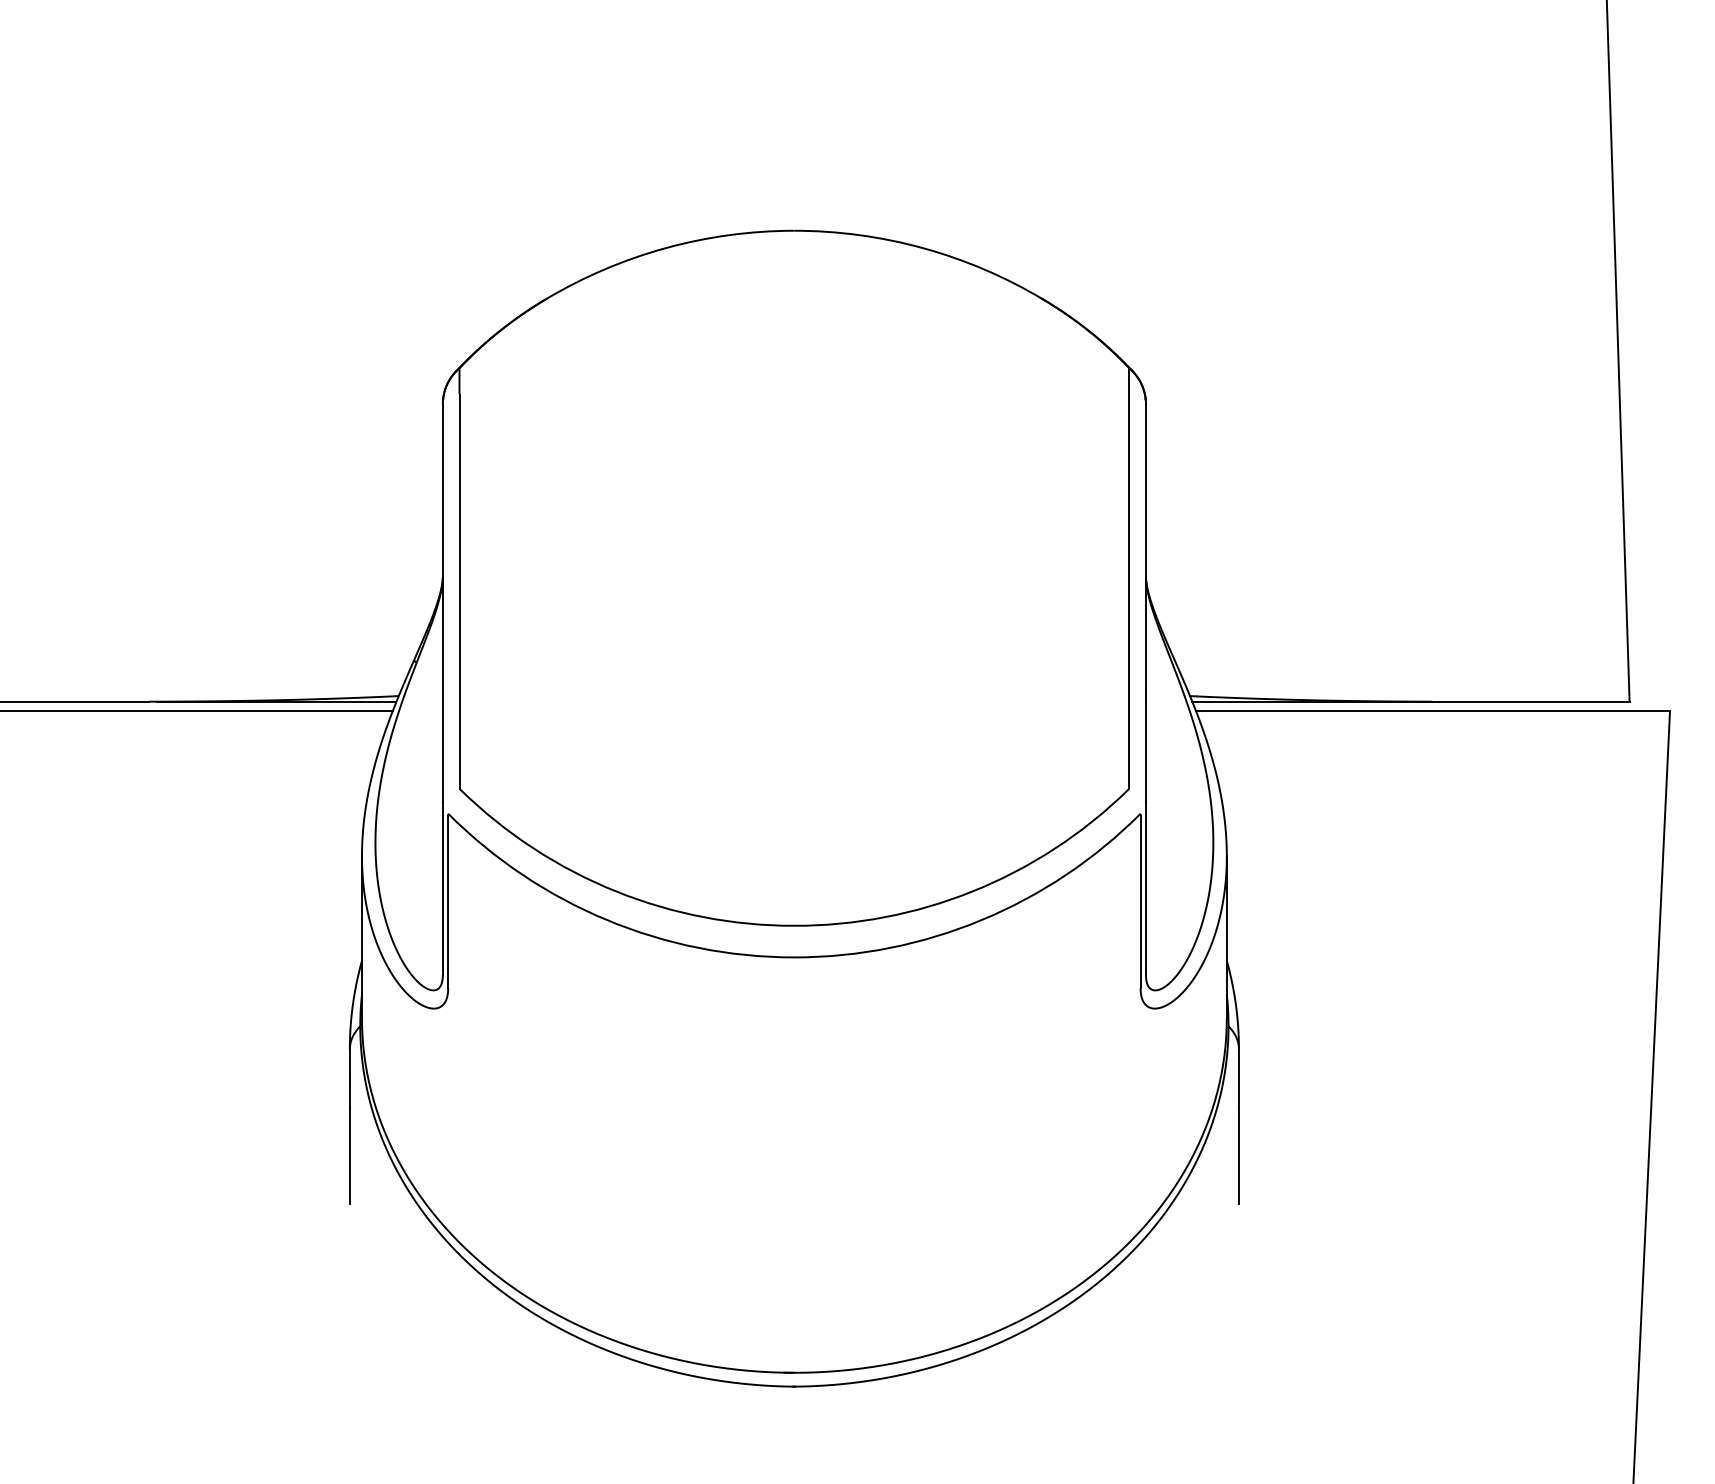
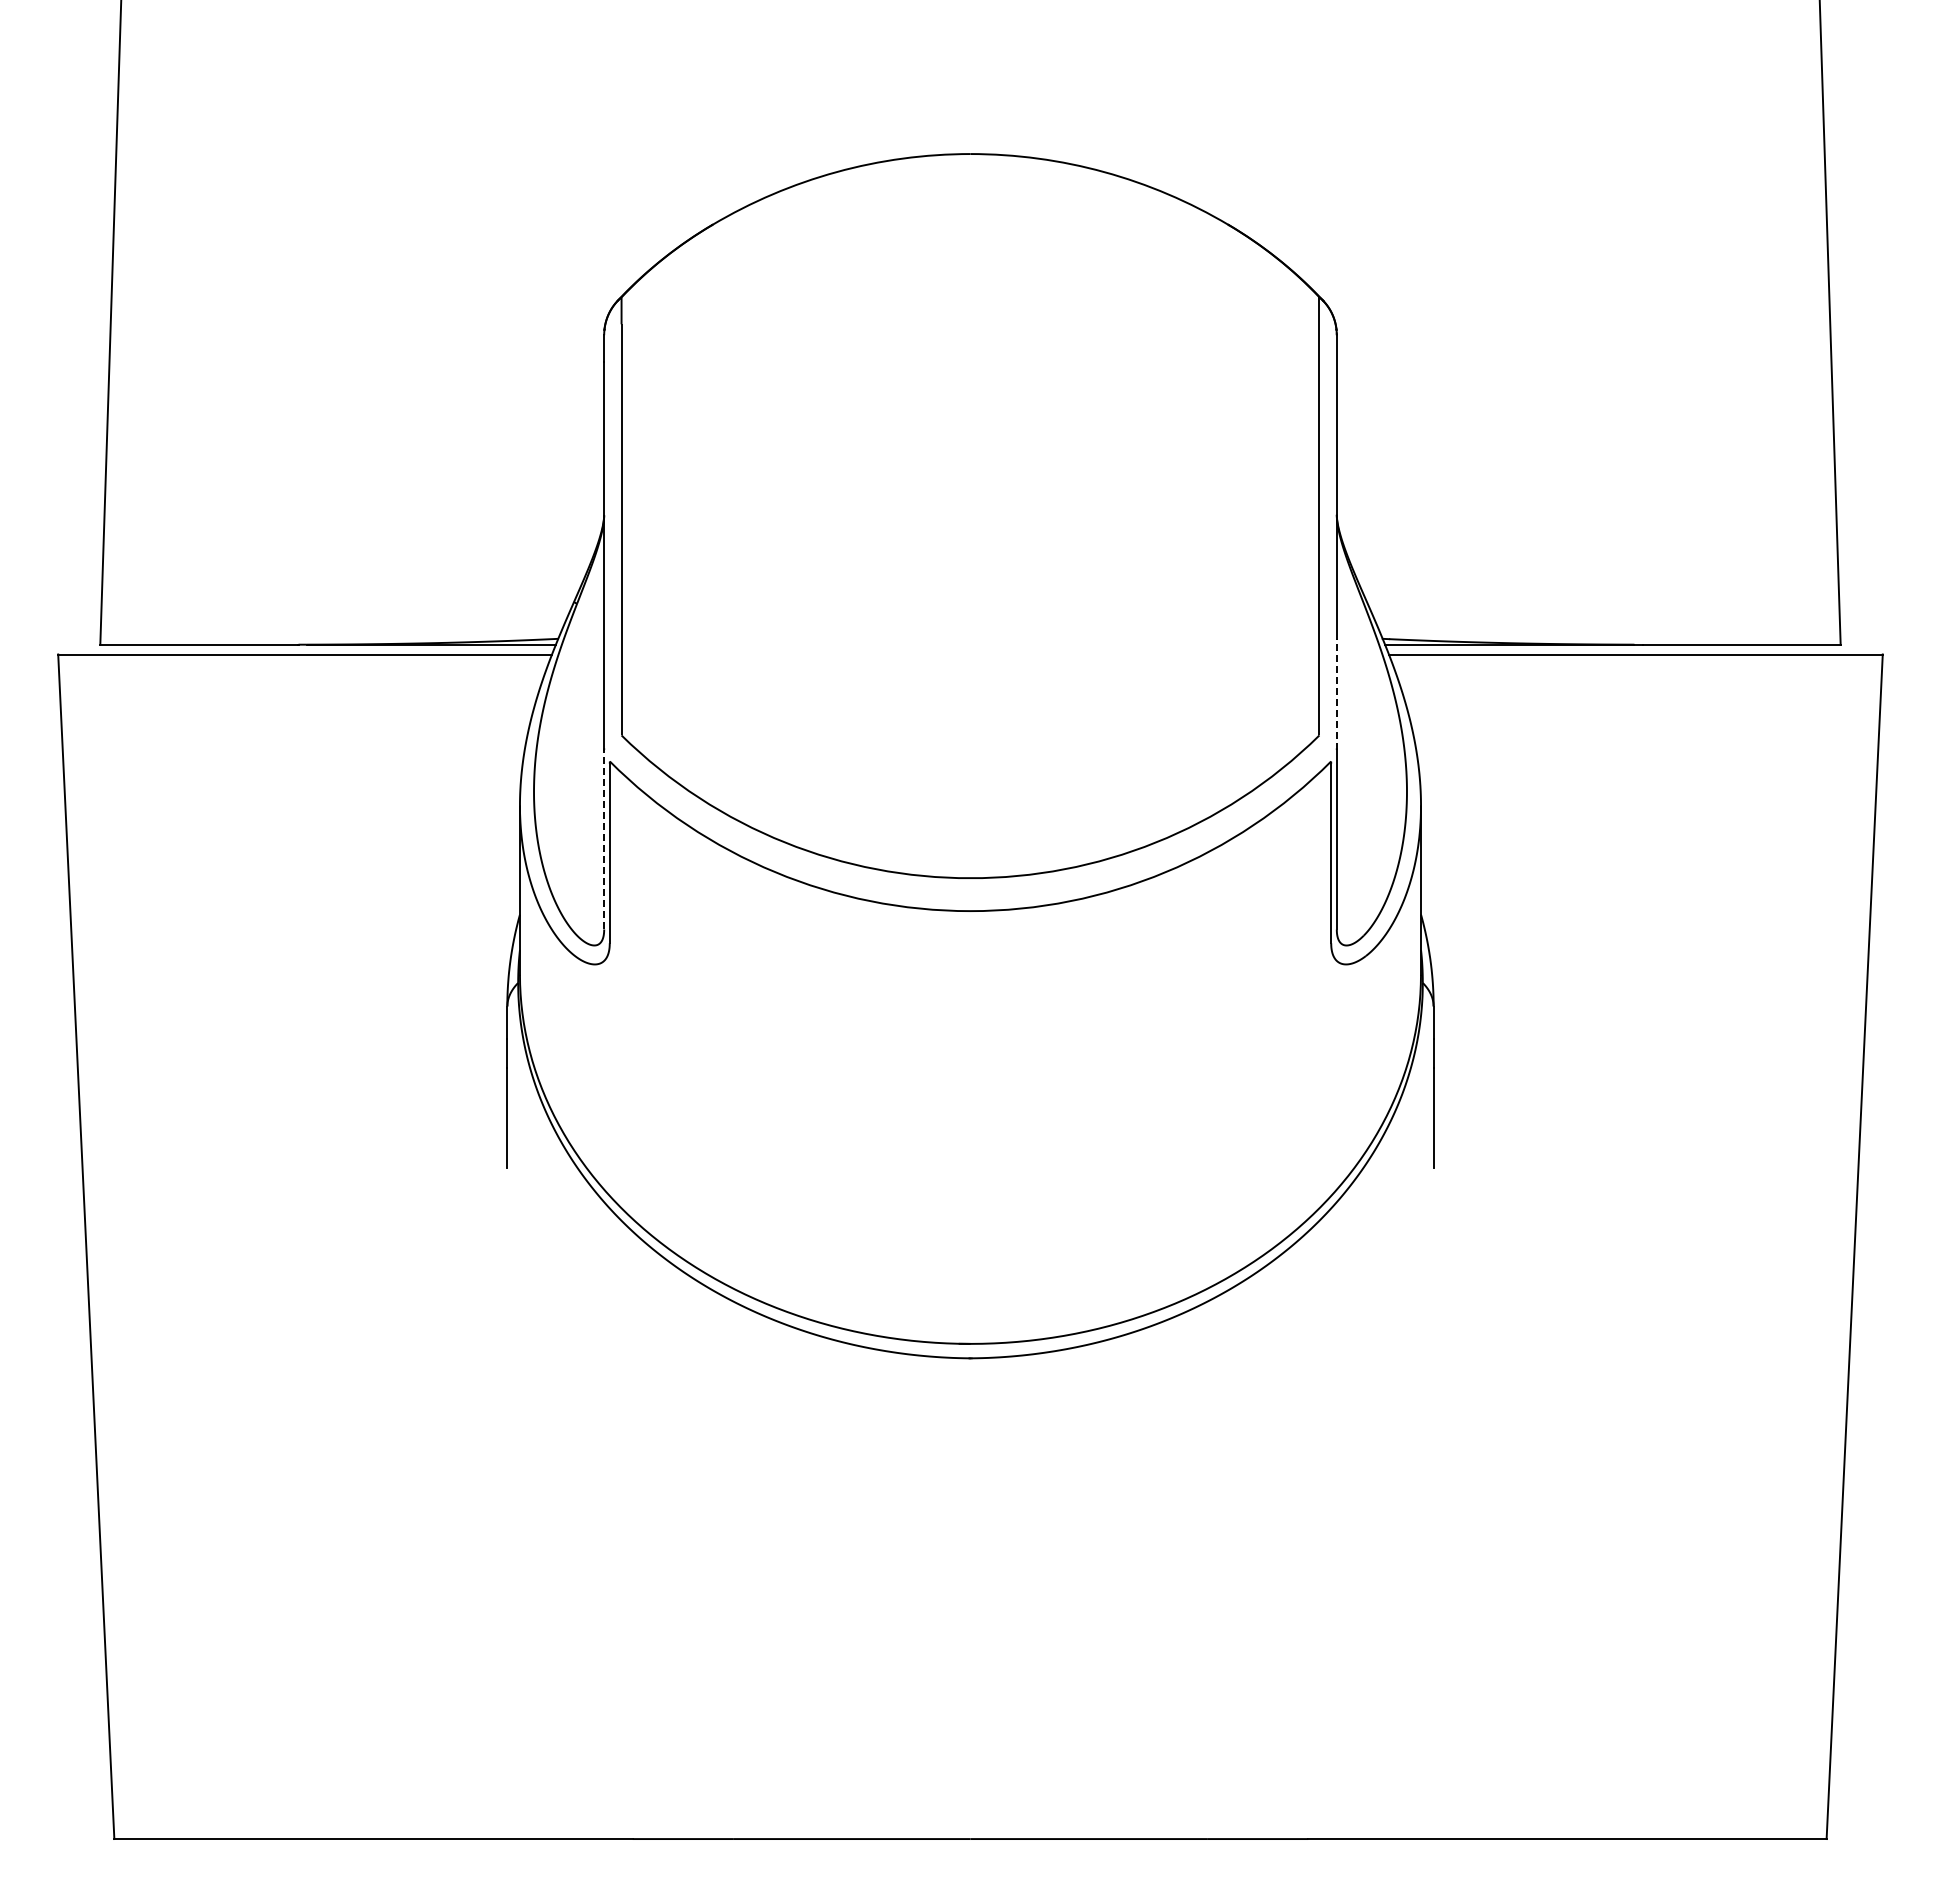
line: (1145, 749) -> (1336, 694), solid -> dashed
line: (443, 888) -> (604, 839), solid -> dashed

